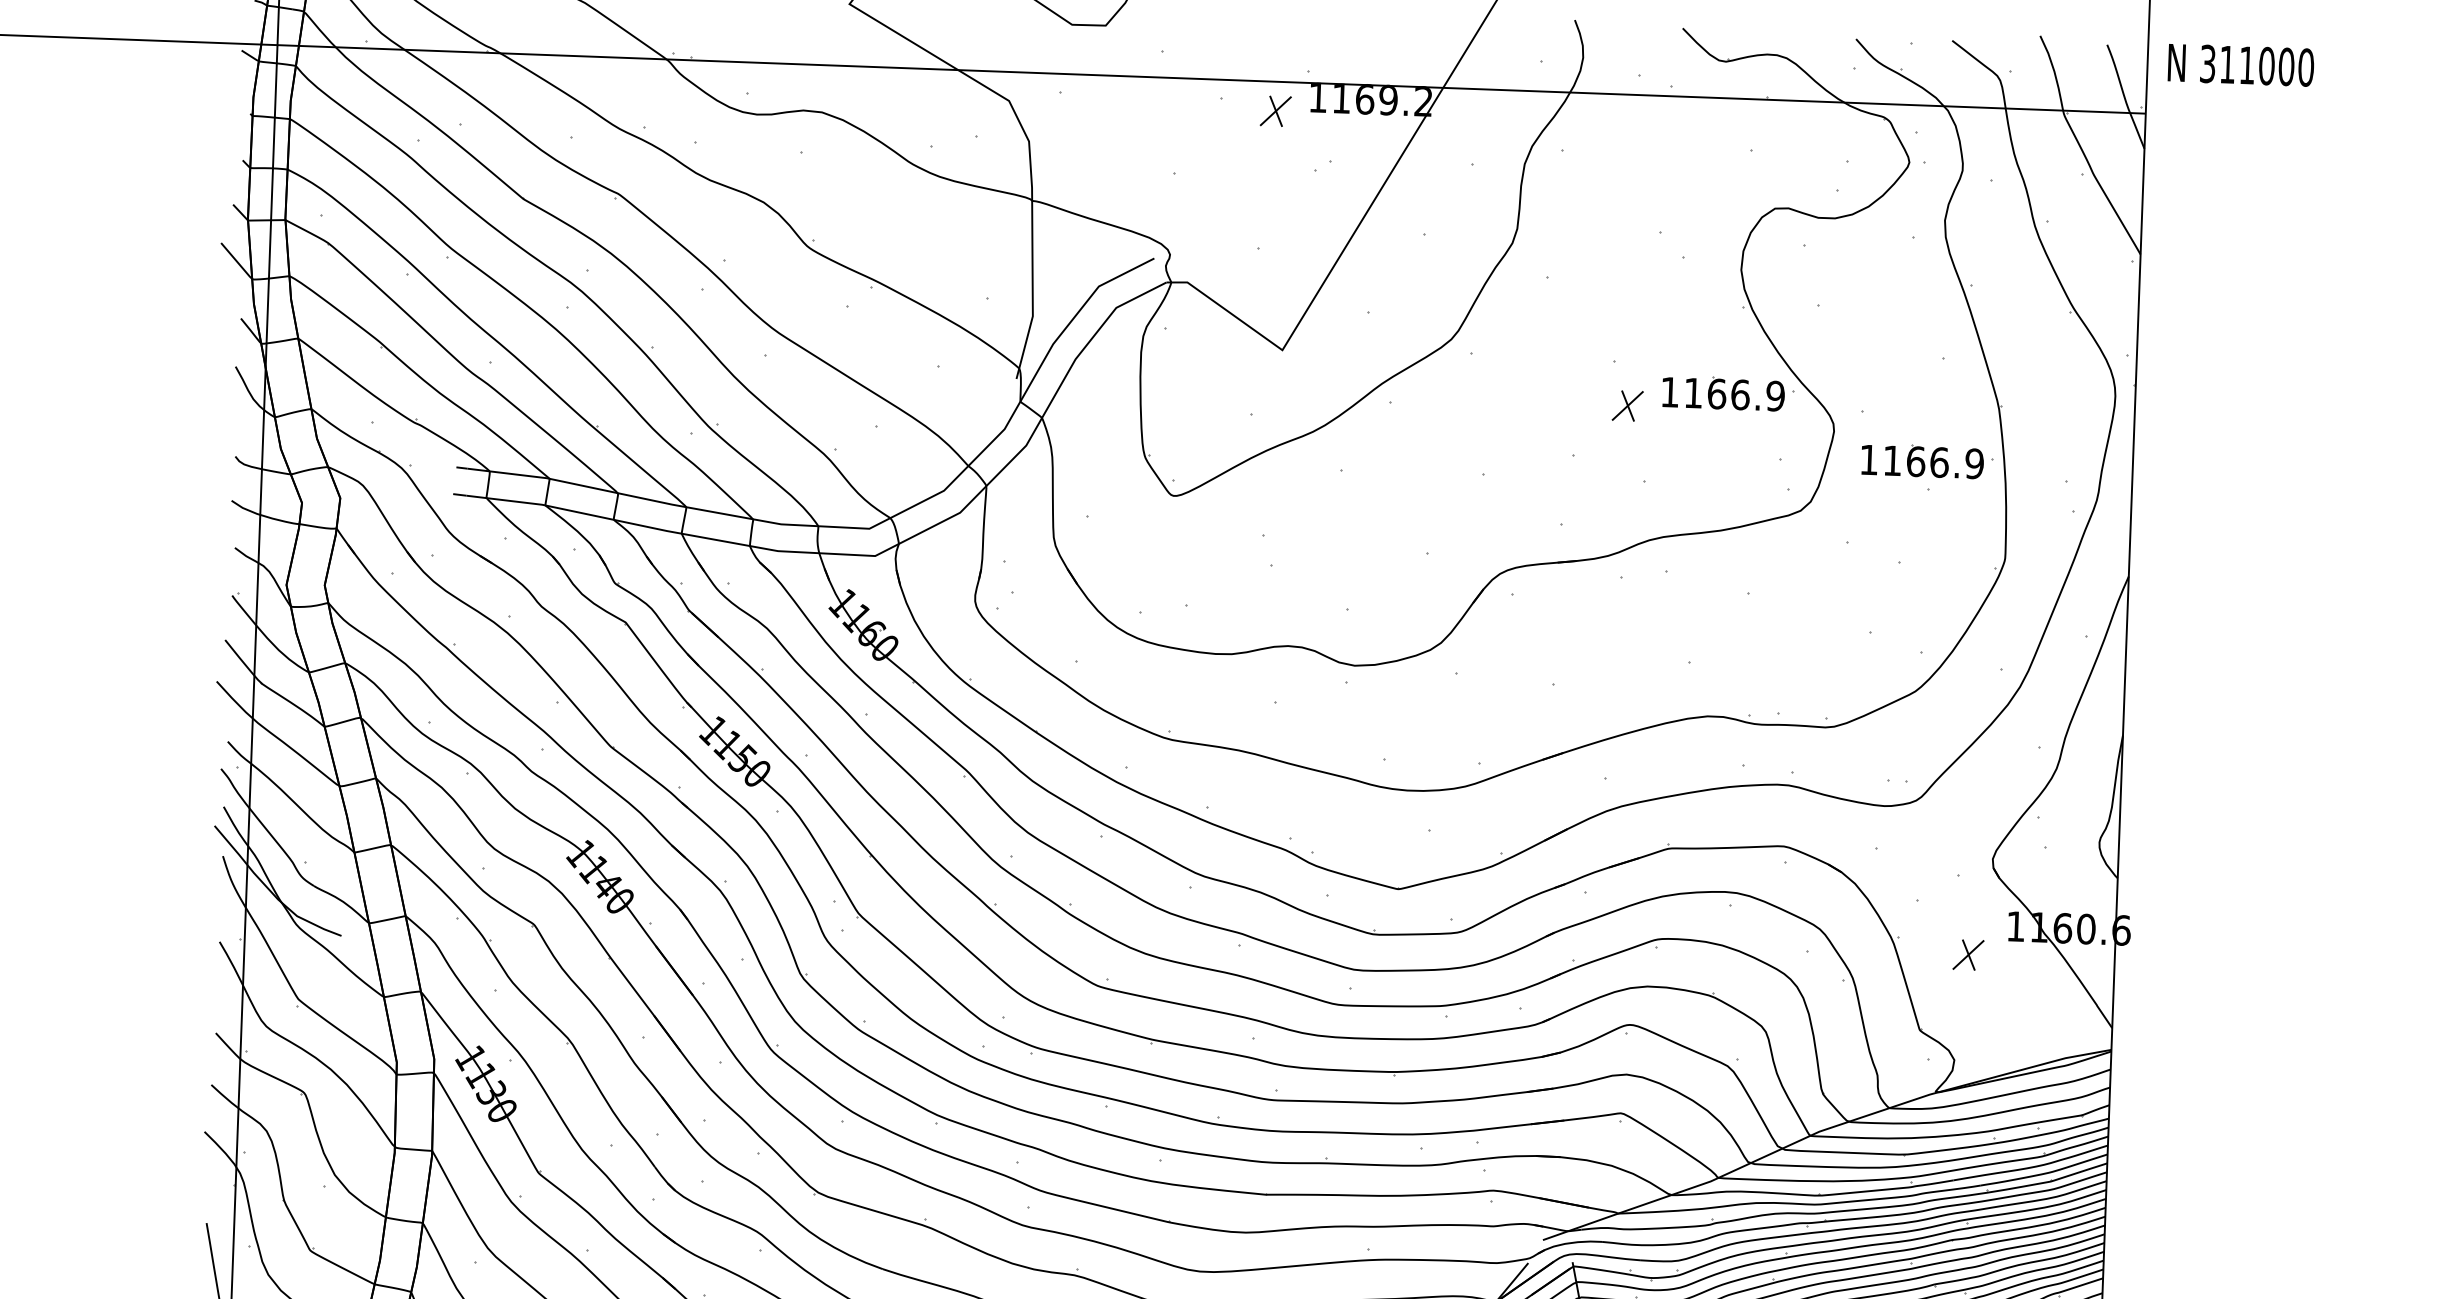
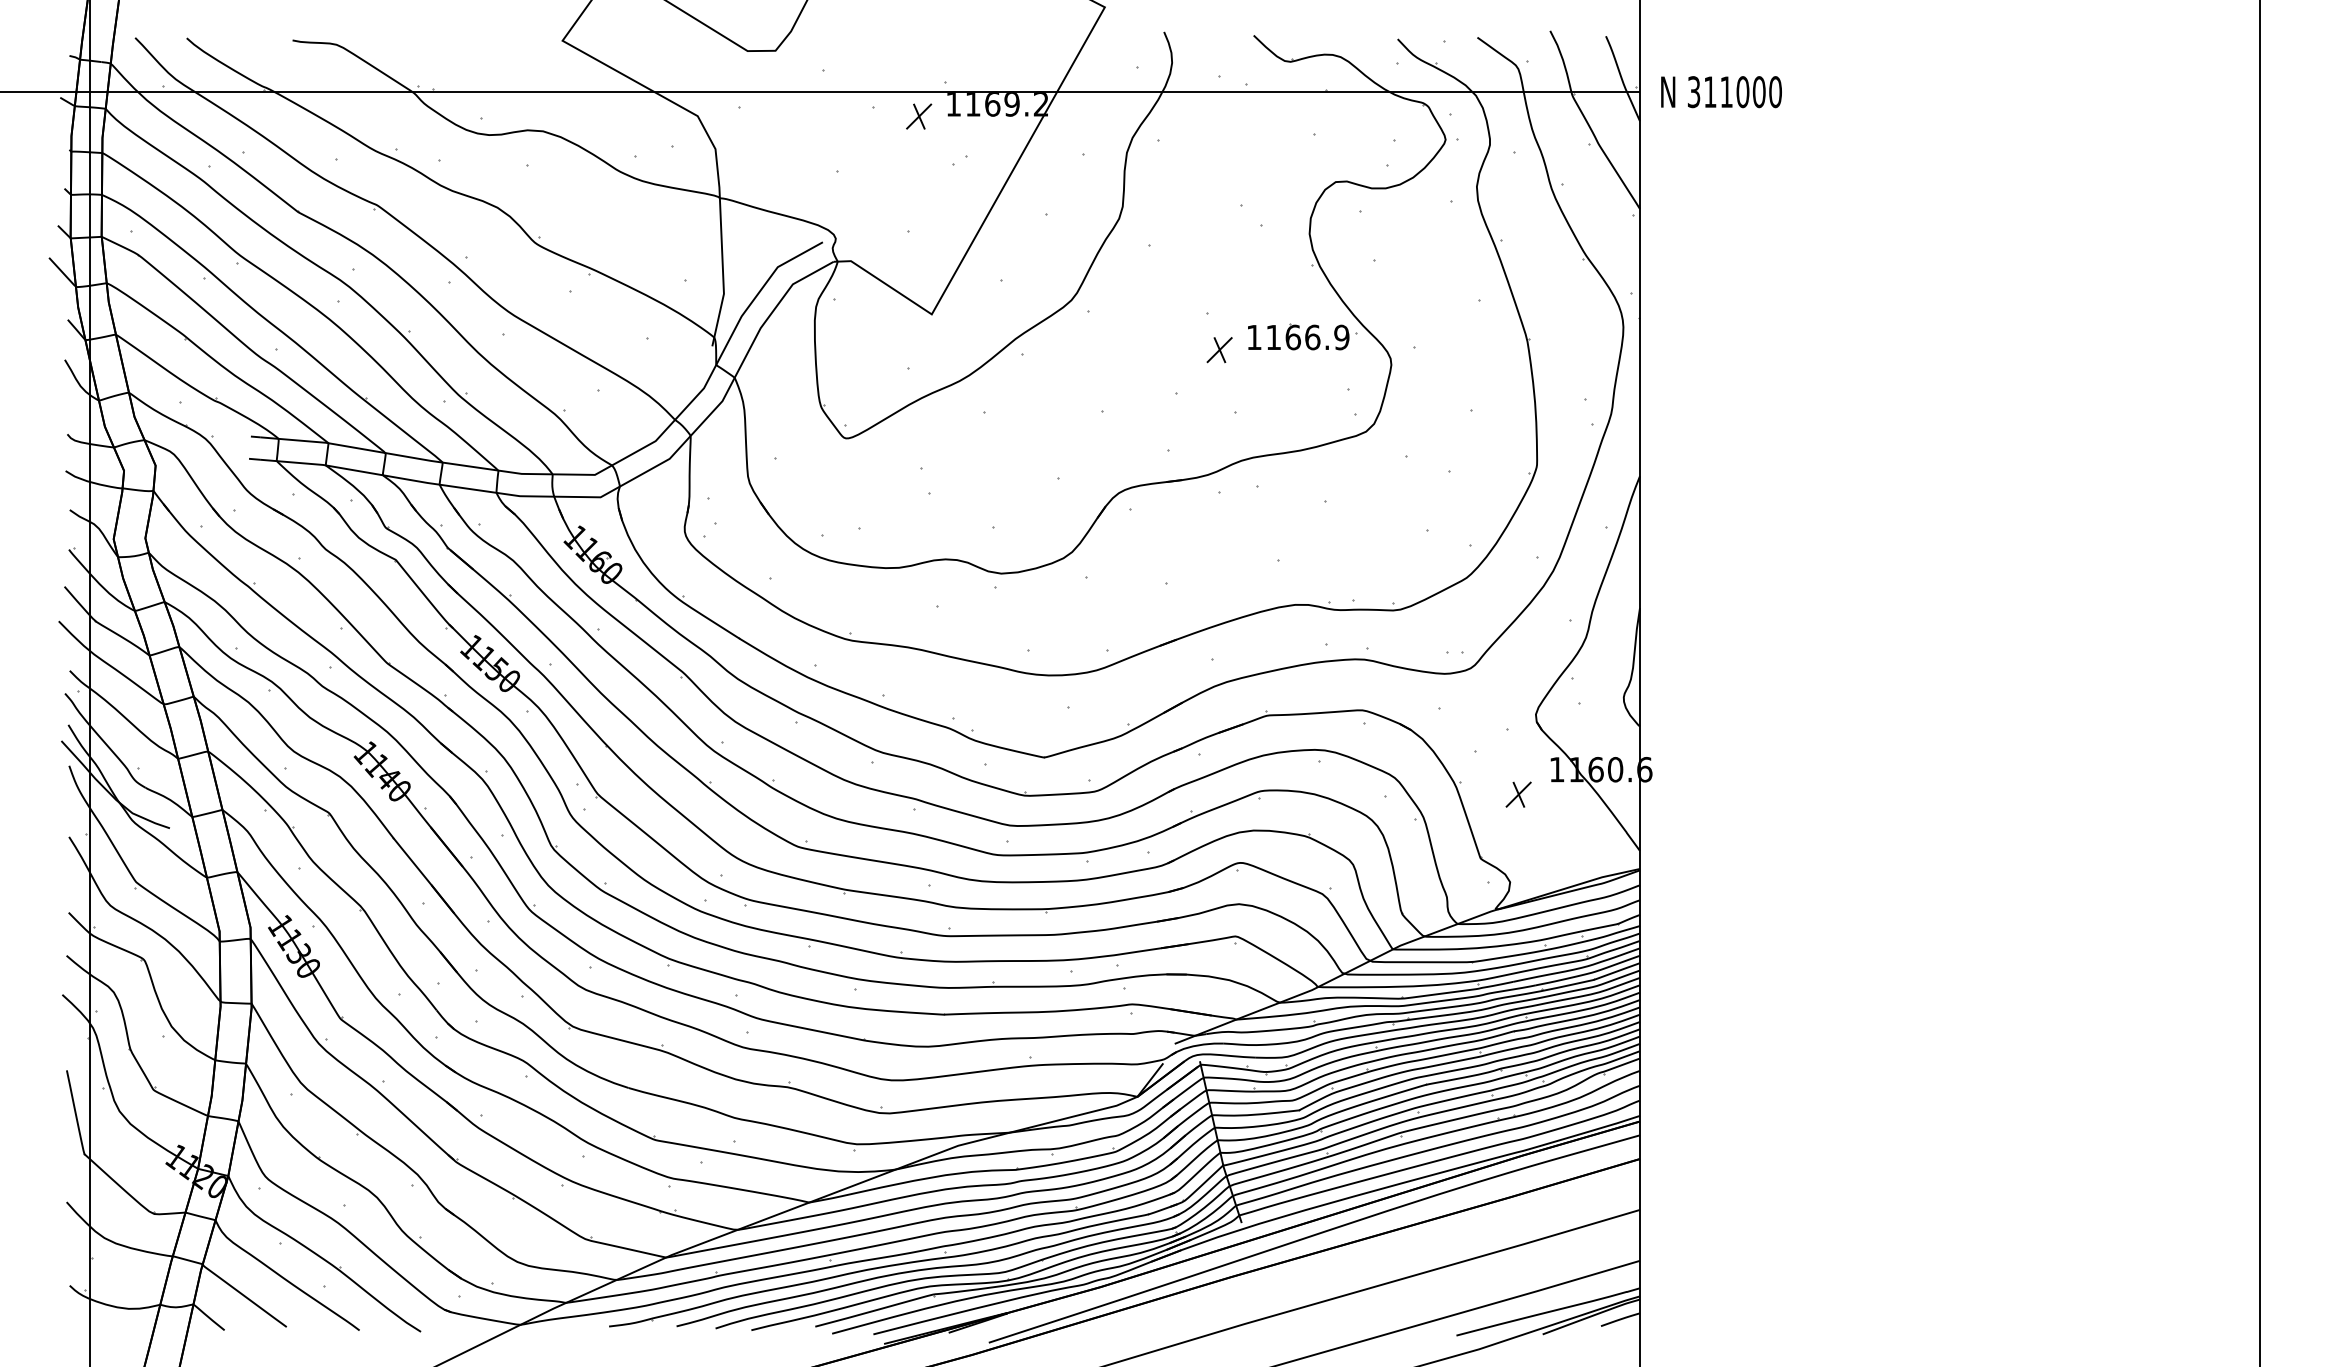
text: (2241, 65) -> (1721, 92), moved
part: (1927, 460) -> (1469, 386), removed

